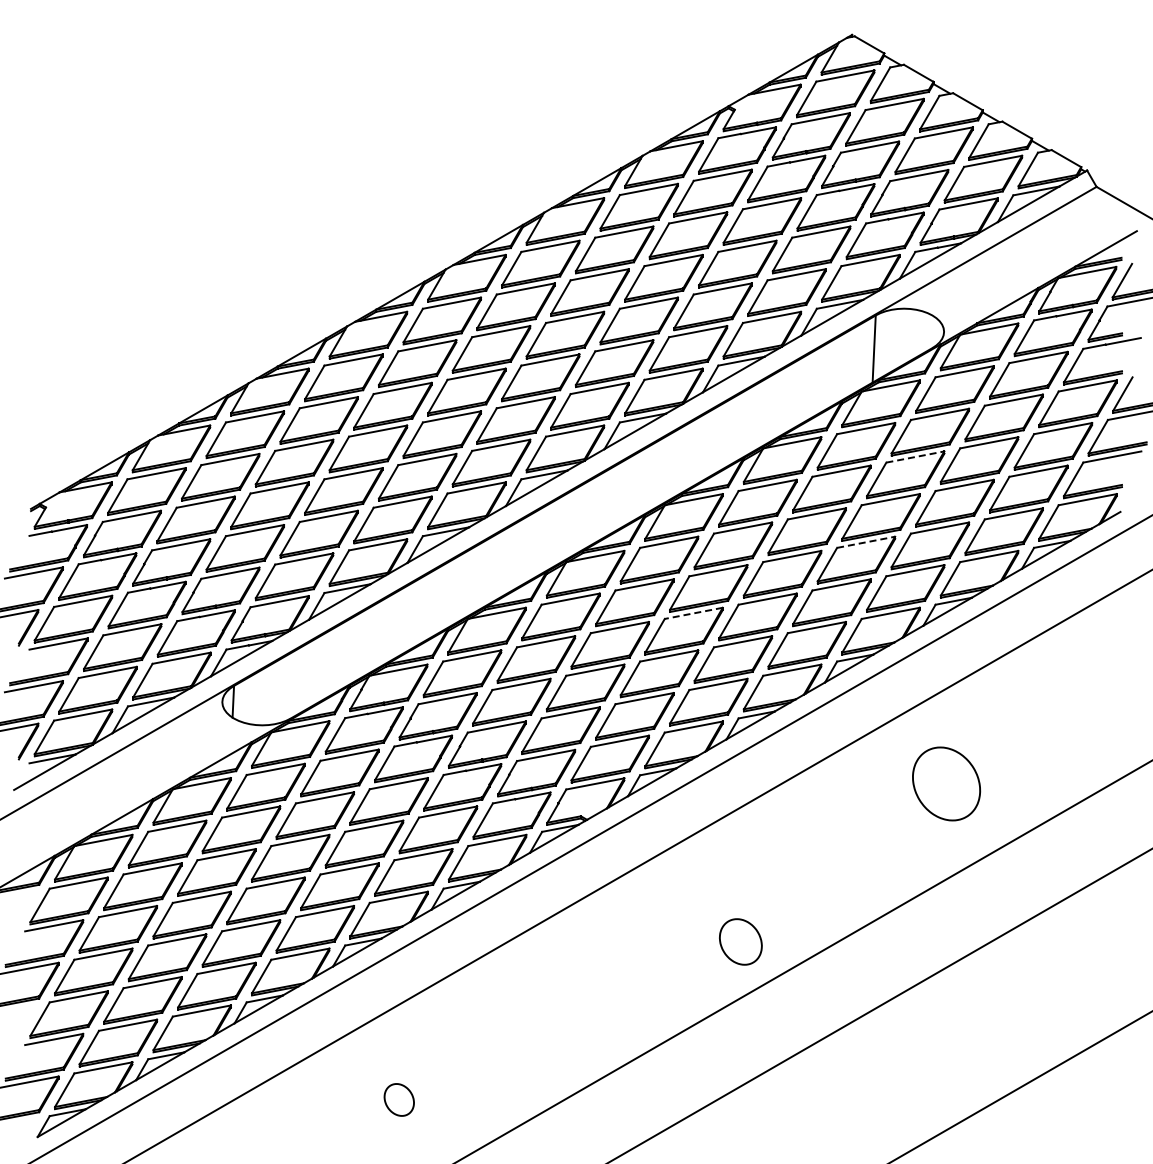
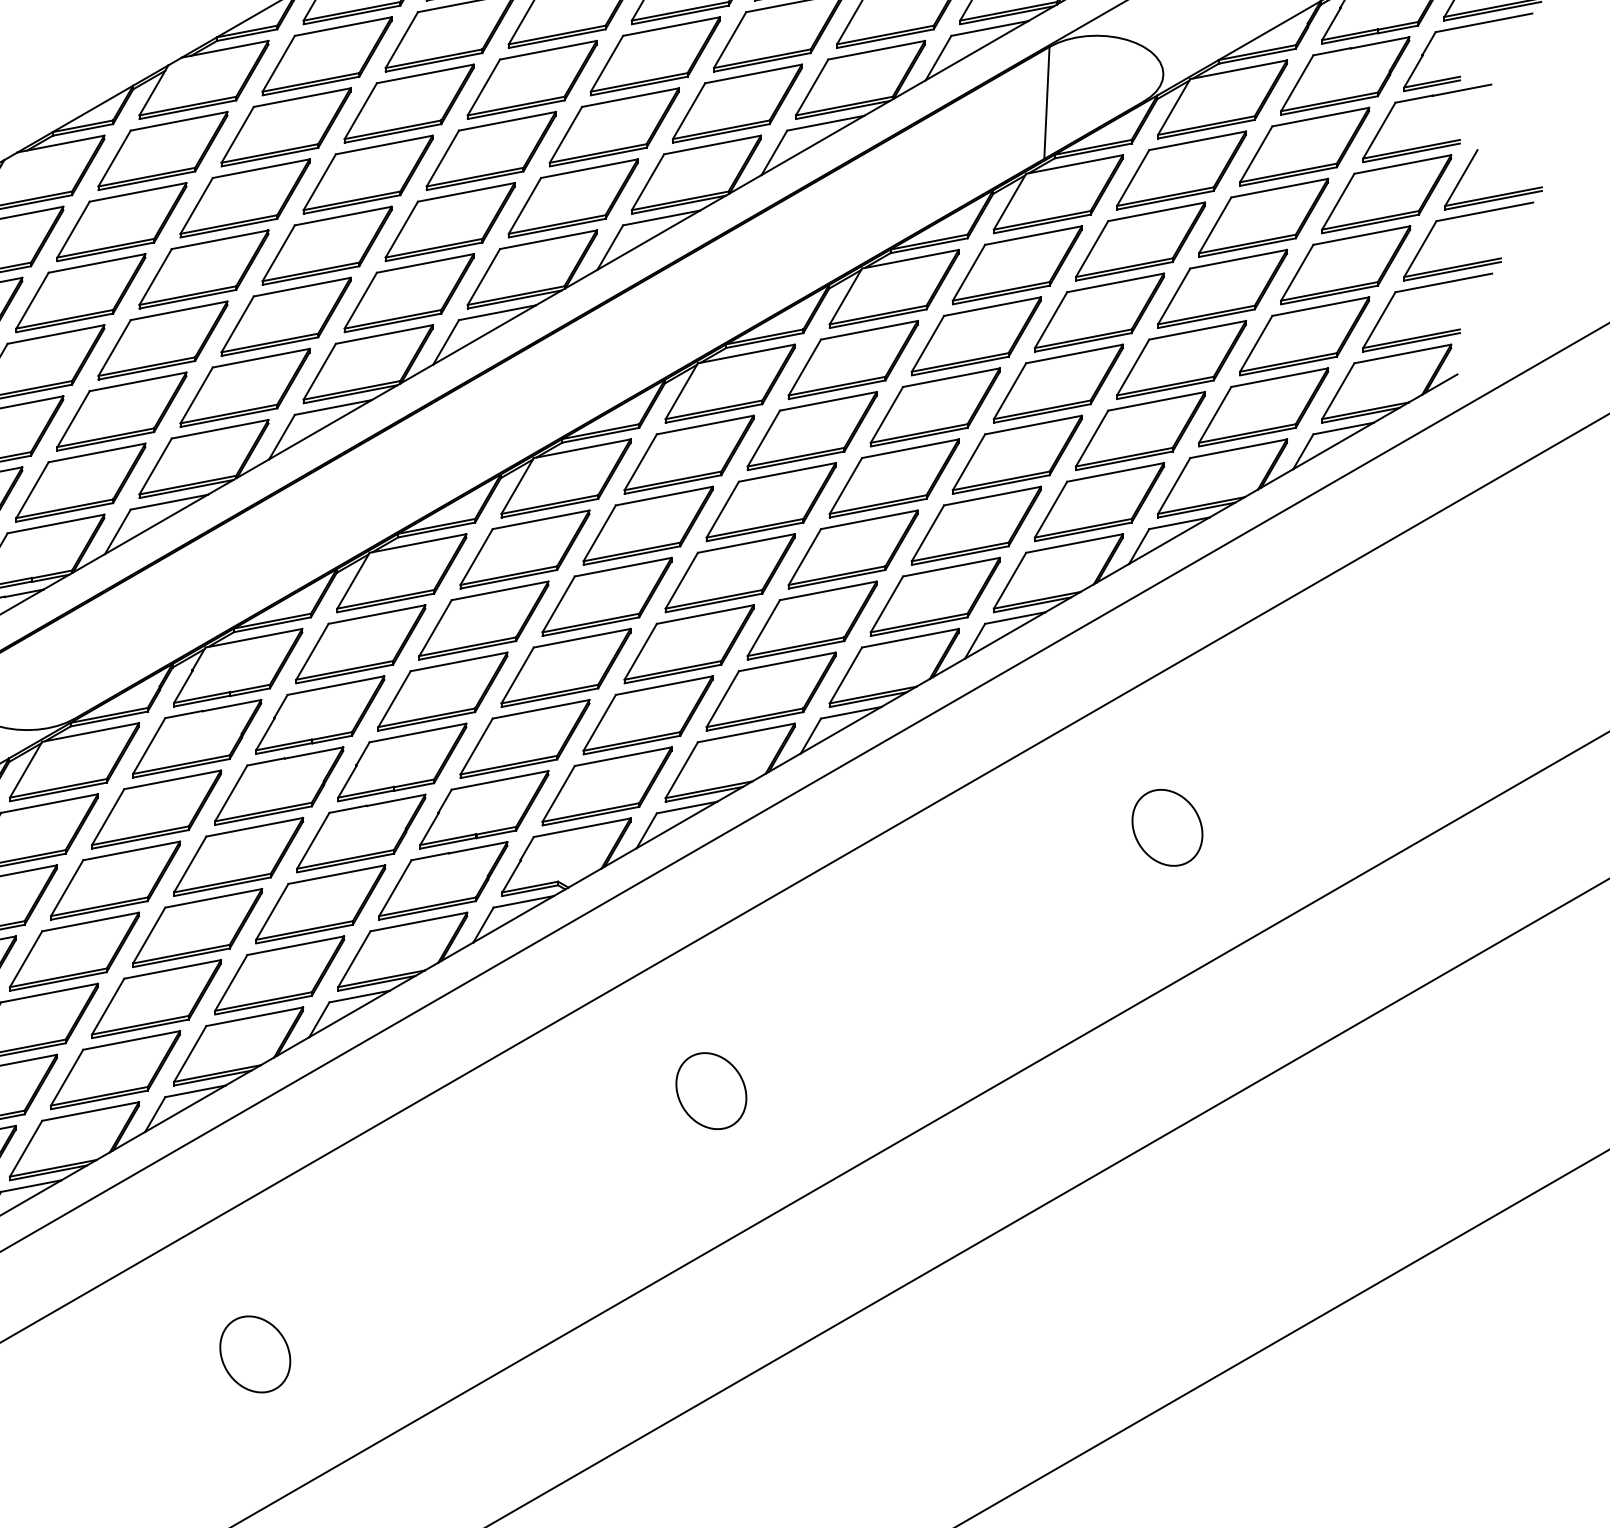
line: (915, 457) -> (1115, 283), dashed -> solid
line: (866, 542) -> (1034, 425), dashed -> solid
line: (693, 613) -> (745, 543), dashed -> solid
part: (946, 783) -> (1167, 827), size x0.62
part: (740, 941) -> (710, 1090), moved
part: (399, 1099) -> (255, 1353), size x1.43

